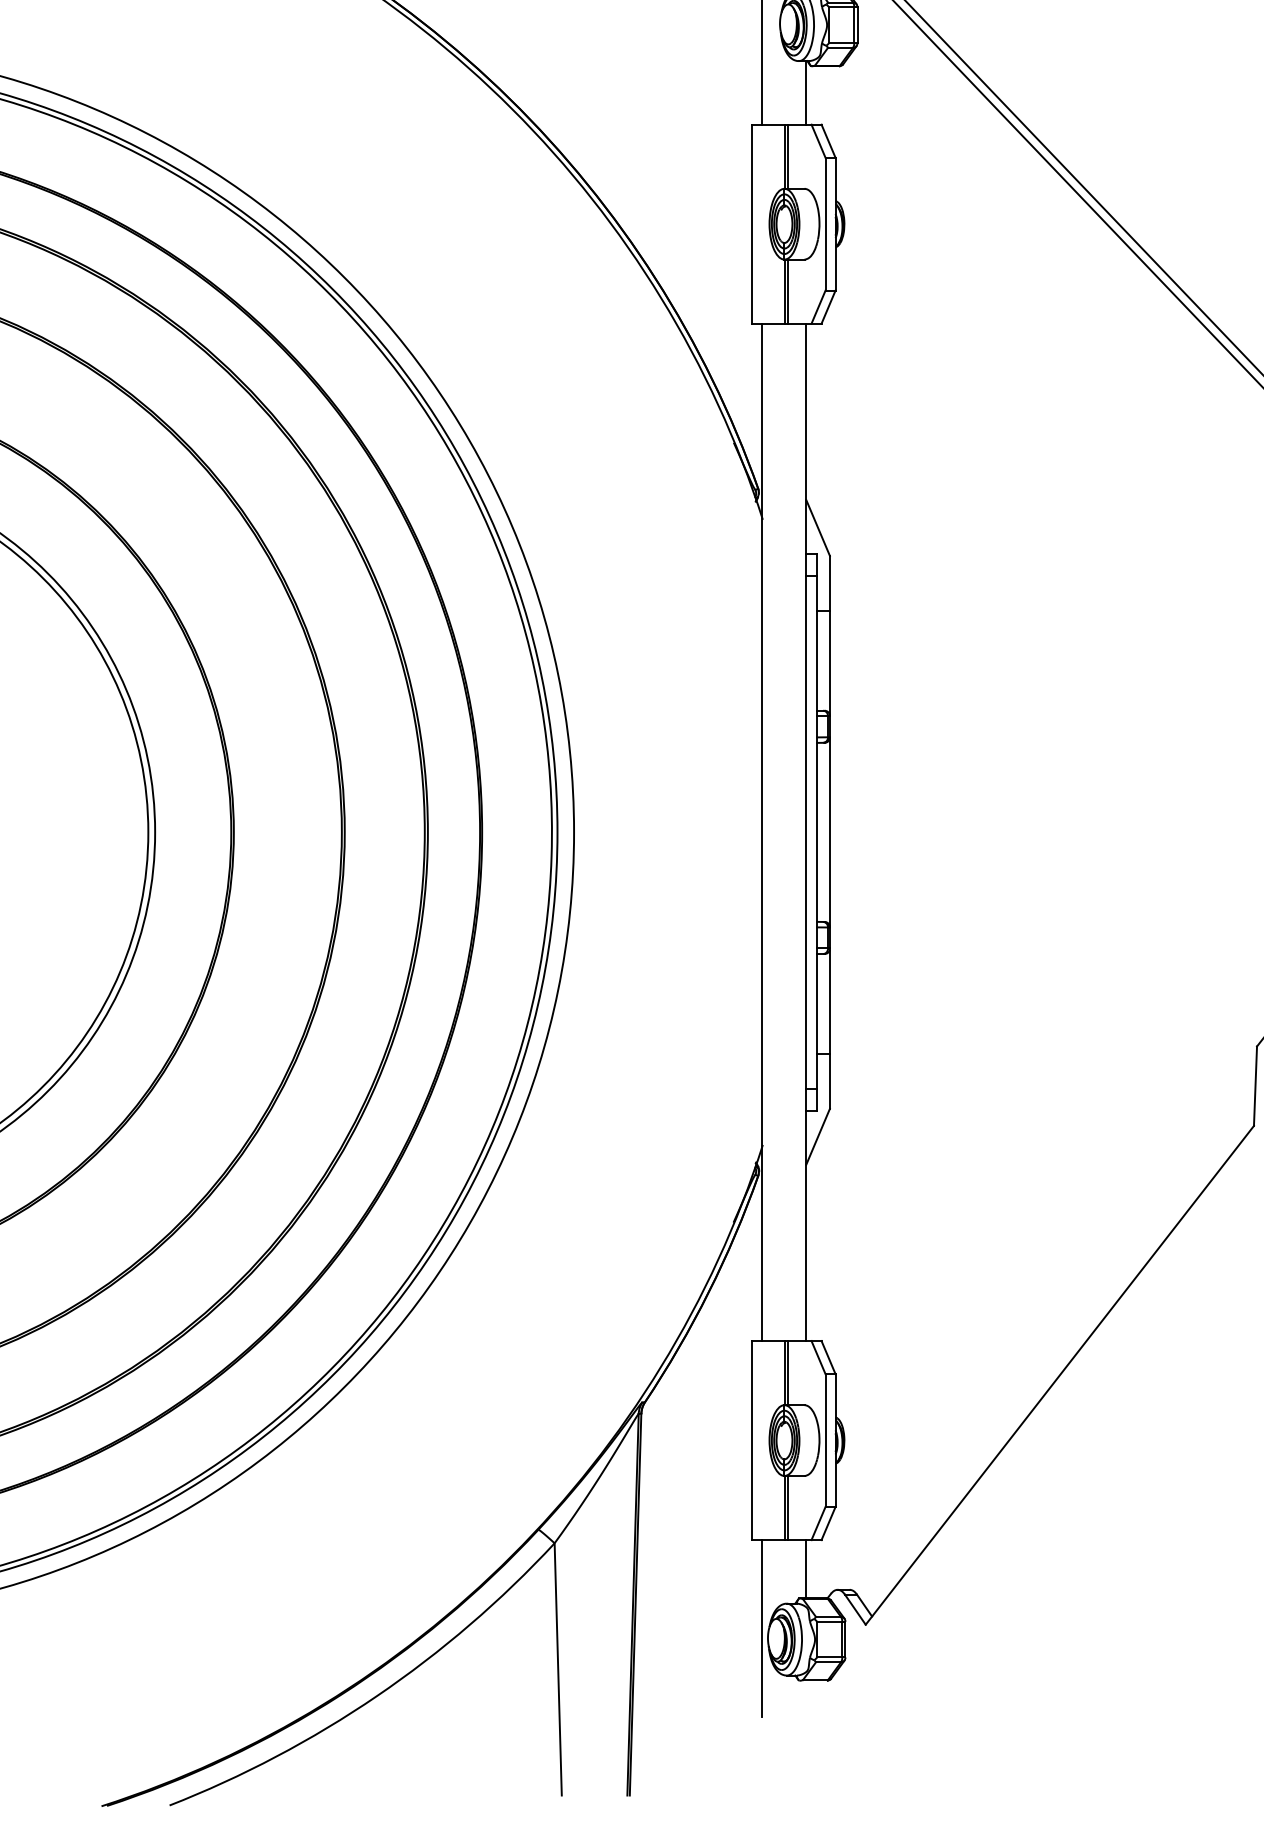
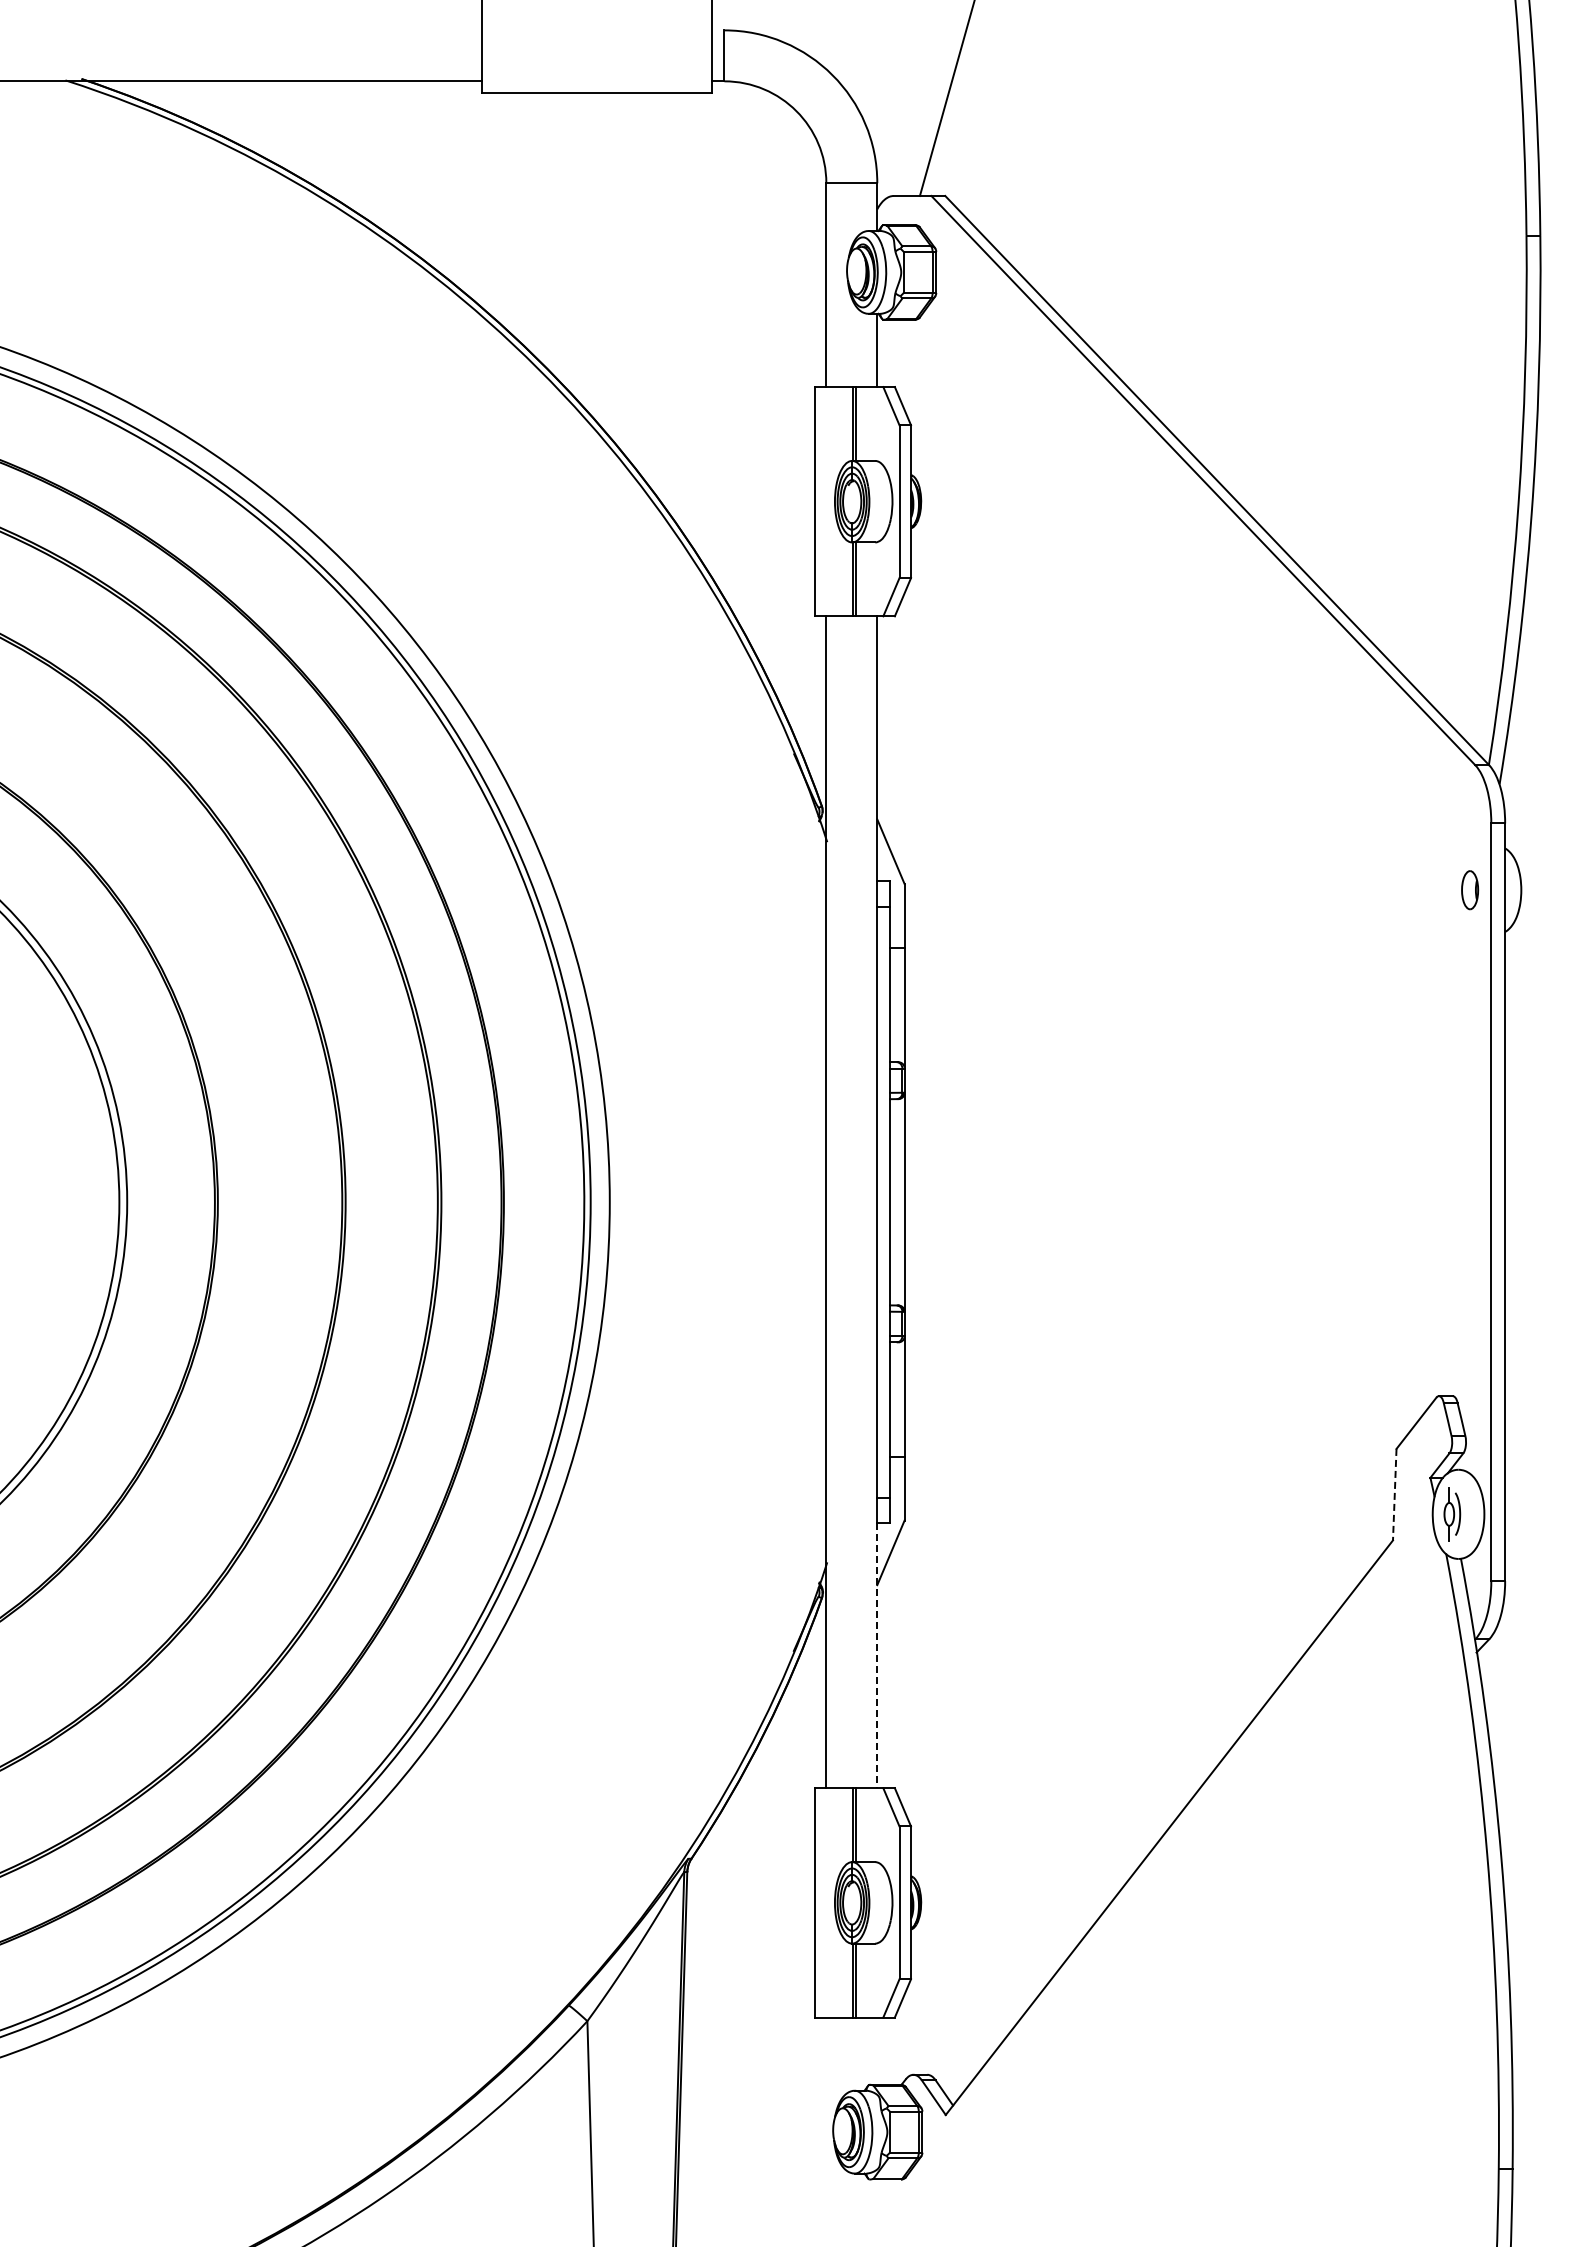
line: (1255, 1086) -> (1394, 1494), solid -> dashed
line: (806, 1226) -> (877, 1656), solid -> dashed
line: (806, 1568) -> (877, 2050), removed
line: (762, 1628) -> (826, 2119), removed

